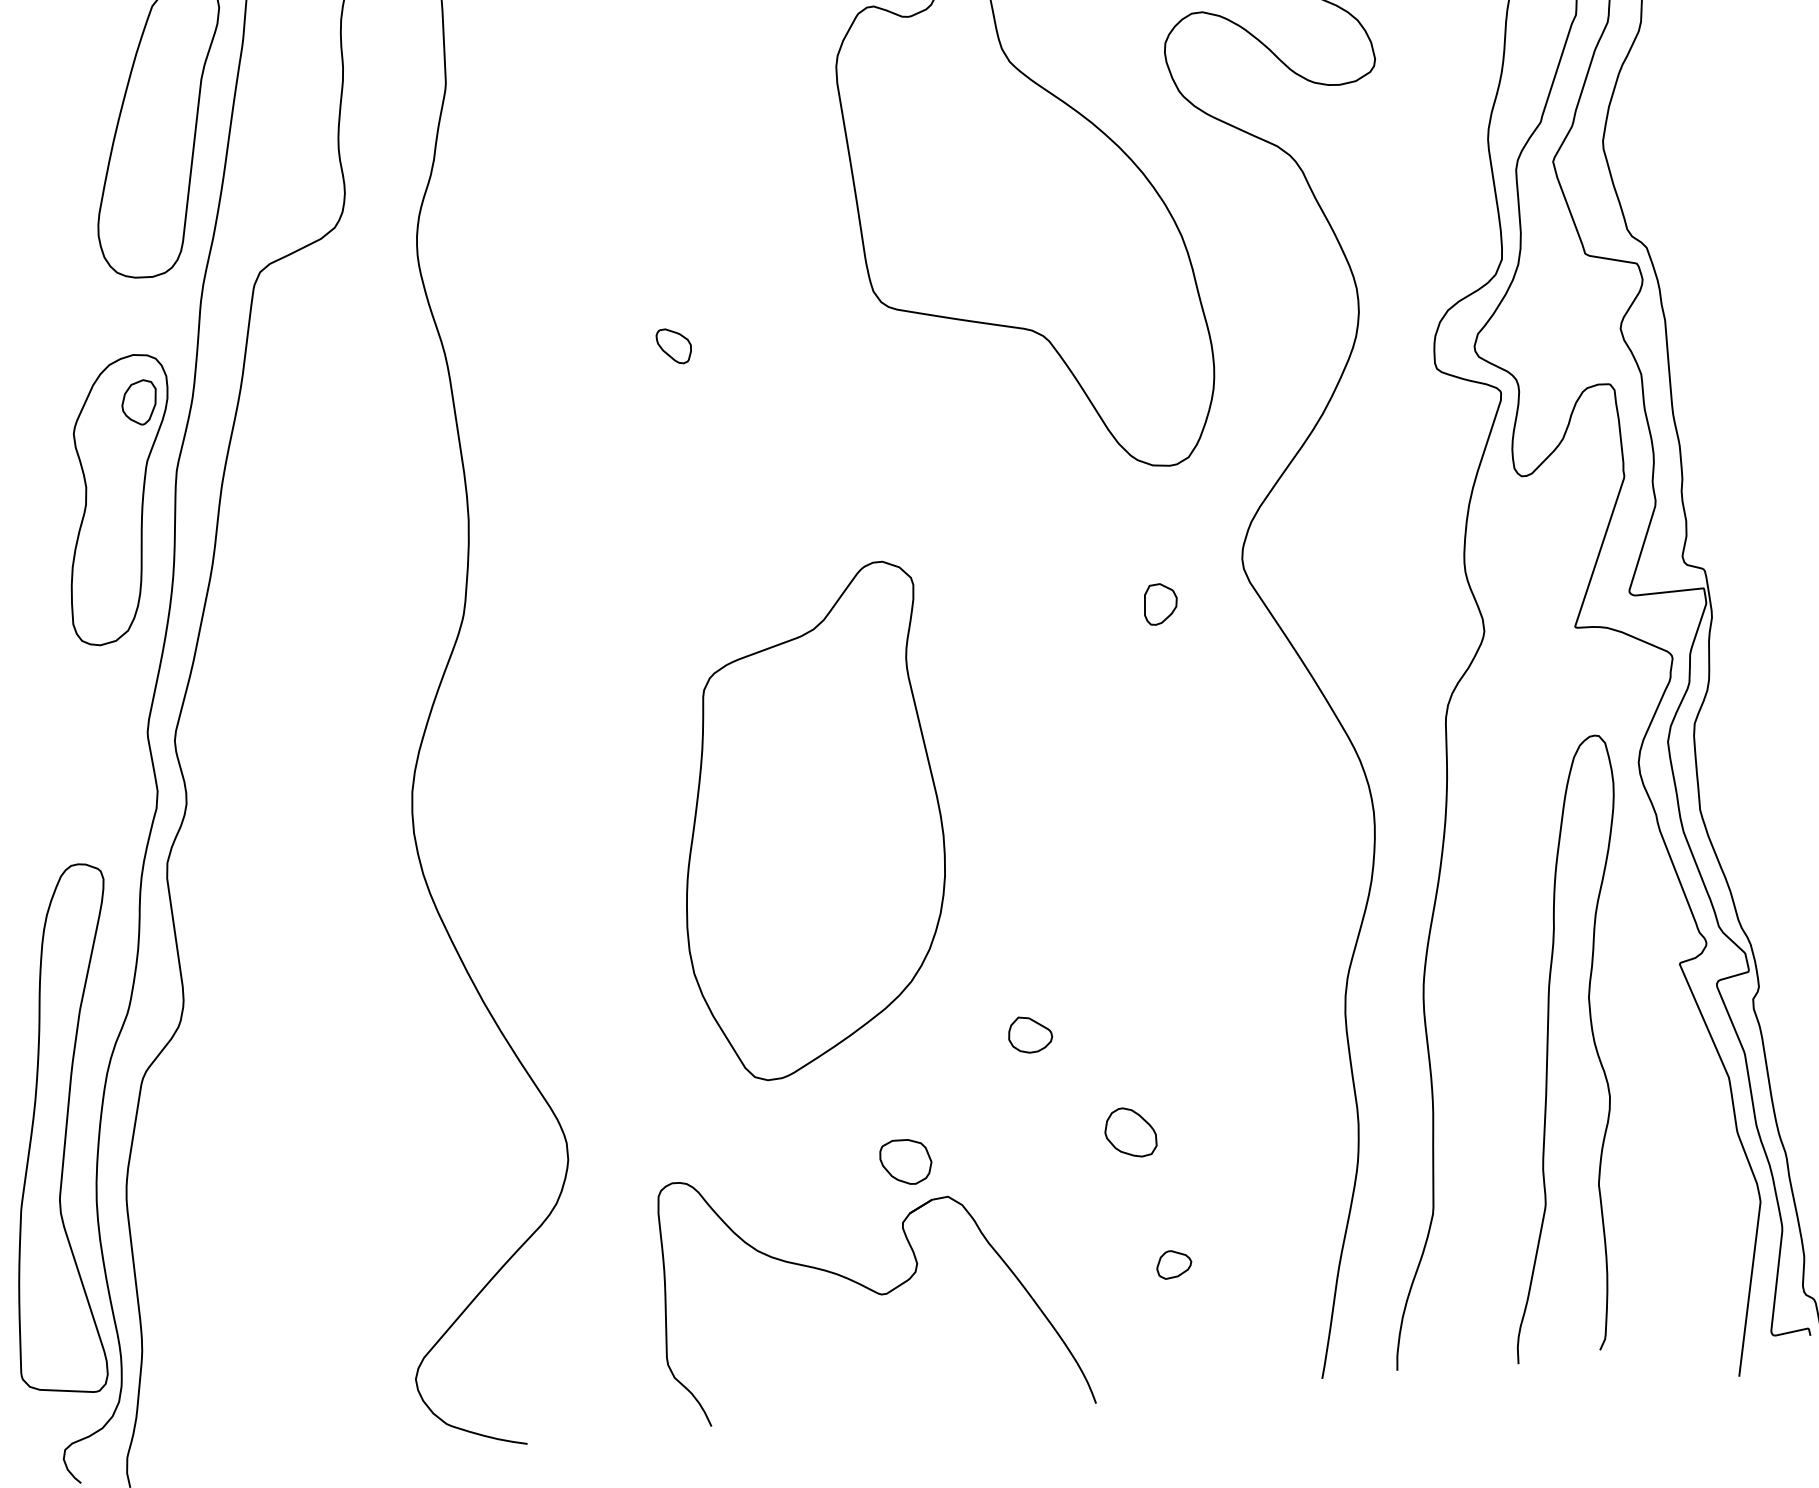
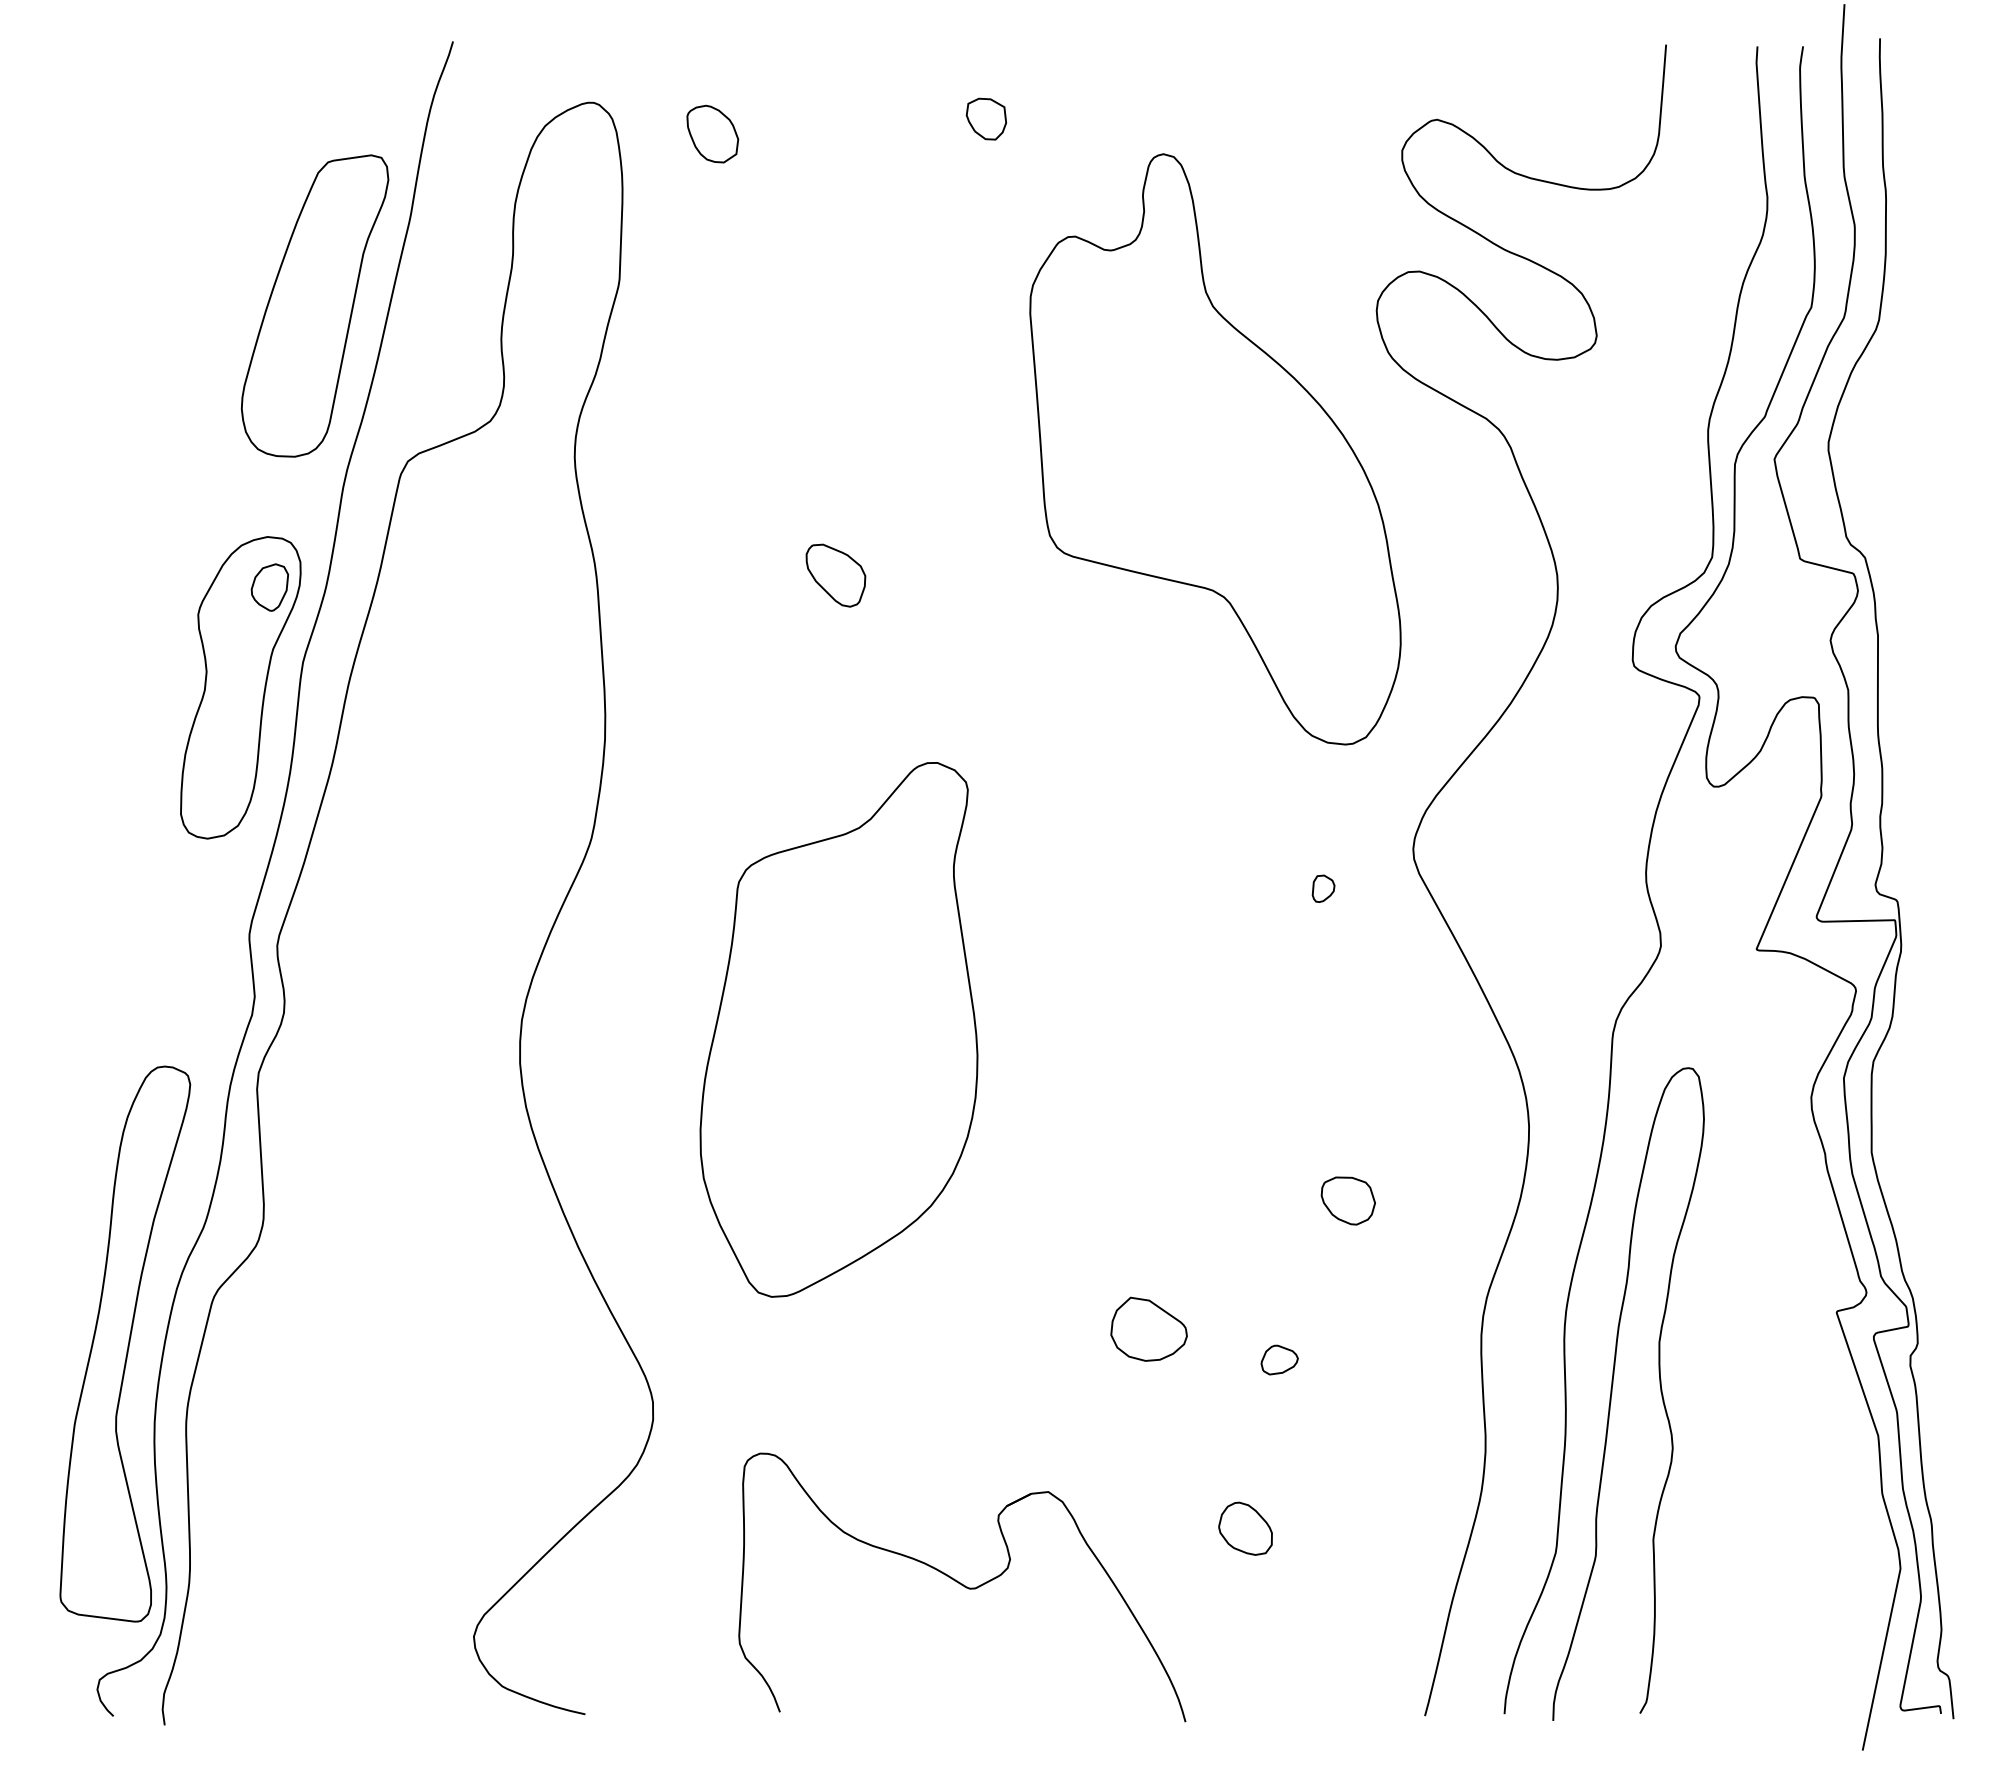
part: (673, 346) -> (835, 575), size x1.67
part: (1160, 603) -> (1323, 888), size x0.62
part: (809, 821) -> (838, 1029), moved
part: (1029, 1034) -> (1148, 1328), size x1.67
curve: (1548, 1049) -> (1612, 1393), moved
part: (1130, 1132) -> (1245, 1528), moved
part: (905, 1161) -> (1347, 1200), moved
part: (1173, 1264) -> (1279, 1359), moved

